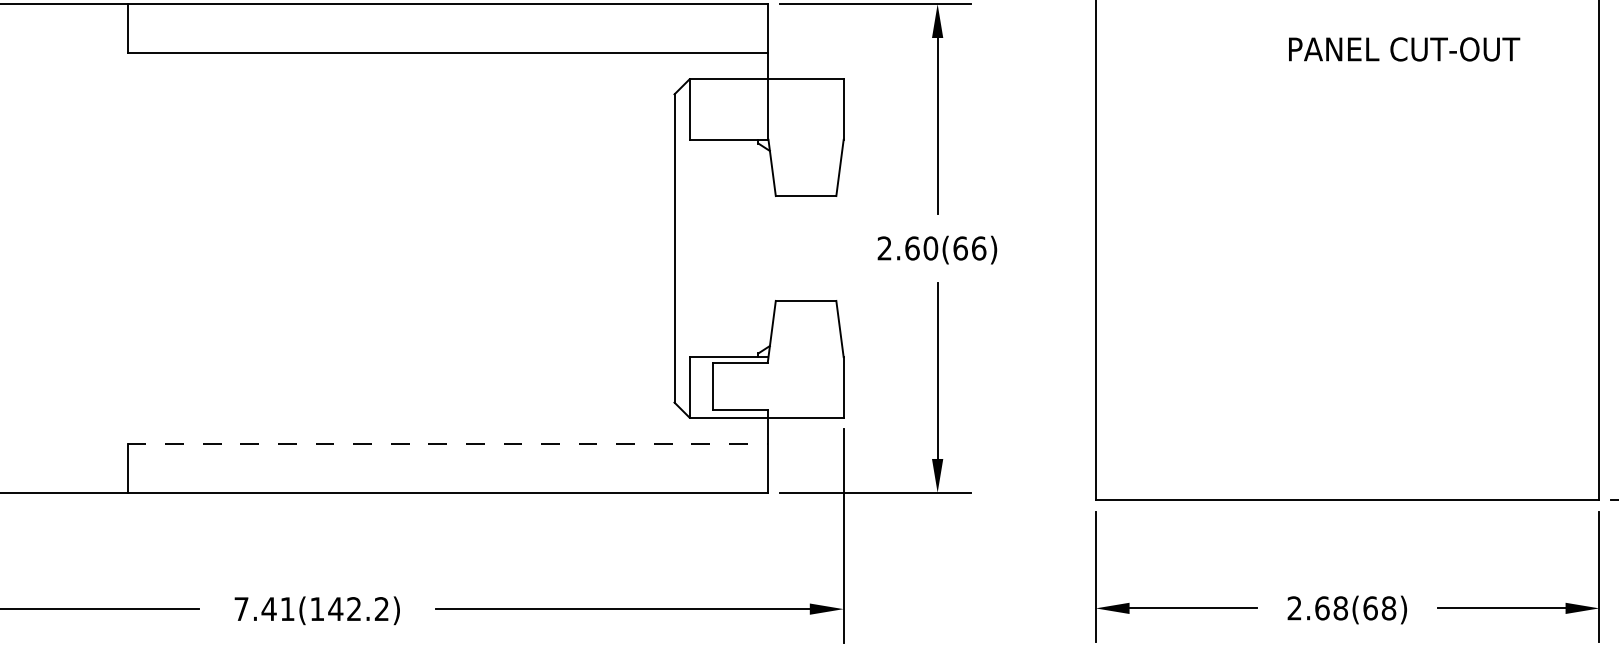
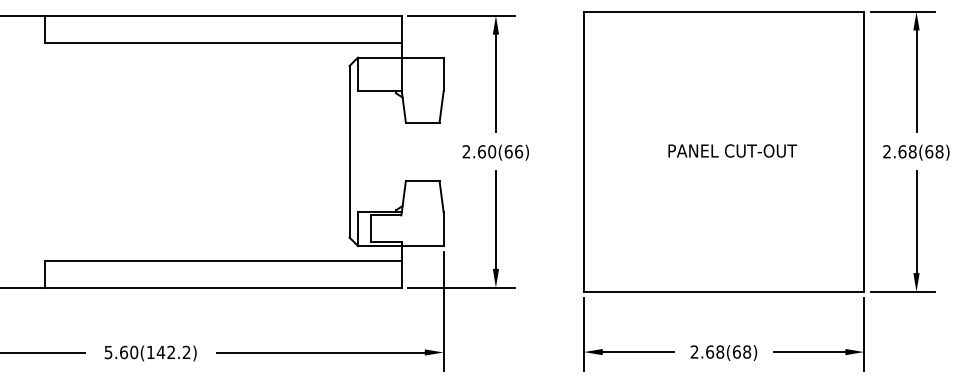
text: (1404, 48) -> (732, 150), moved
line: (449, 443) -> (224, 260), dashed -> solid
text: (264, 609) -> (121, 352), 7.41(142.2) -> 5.60(142.2)

